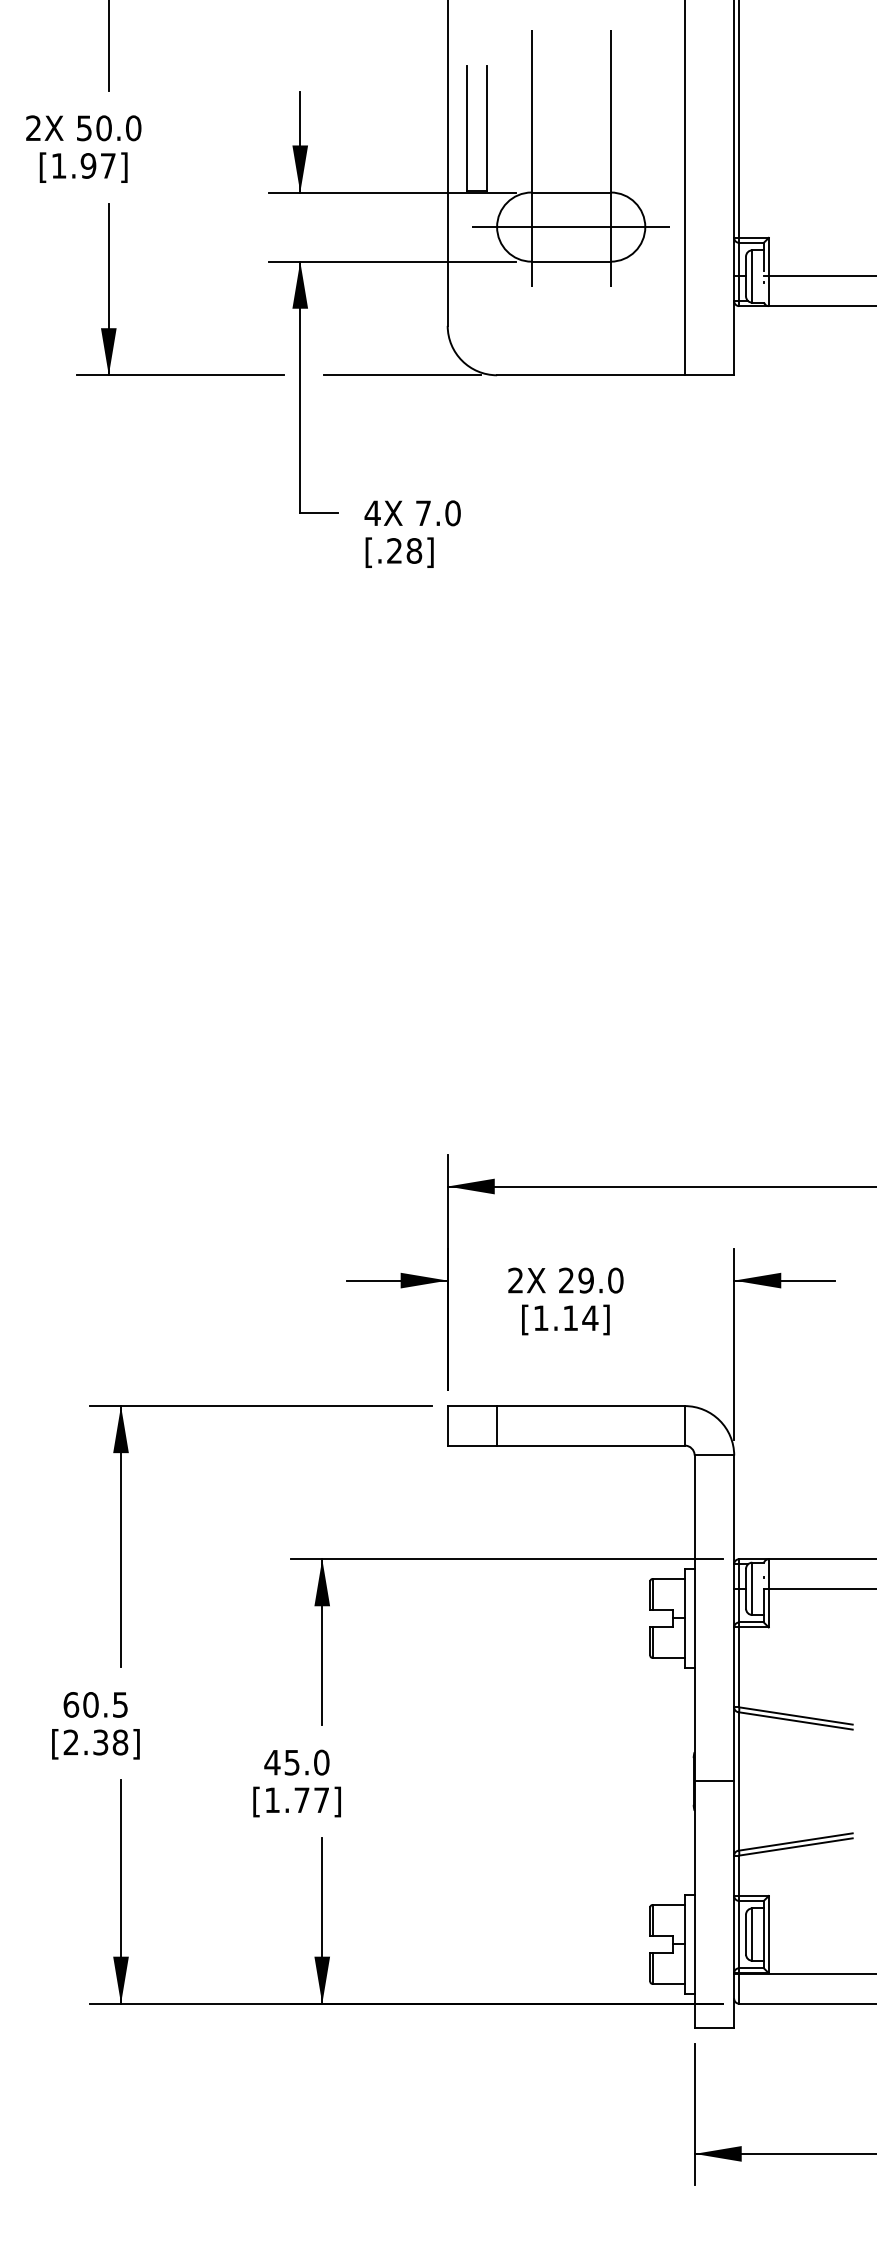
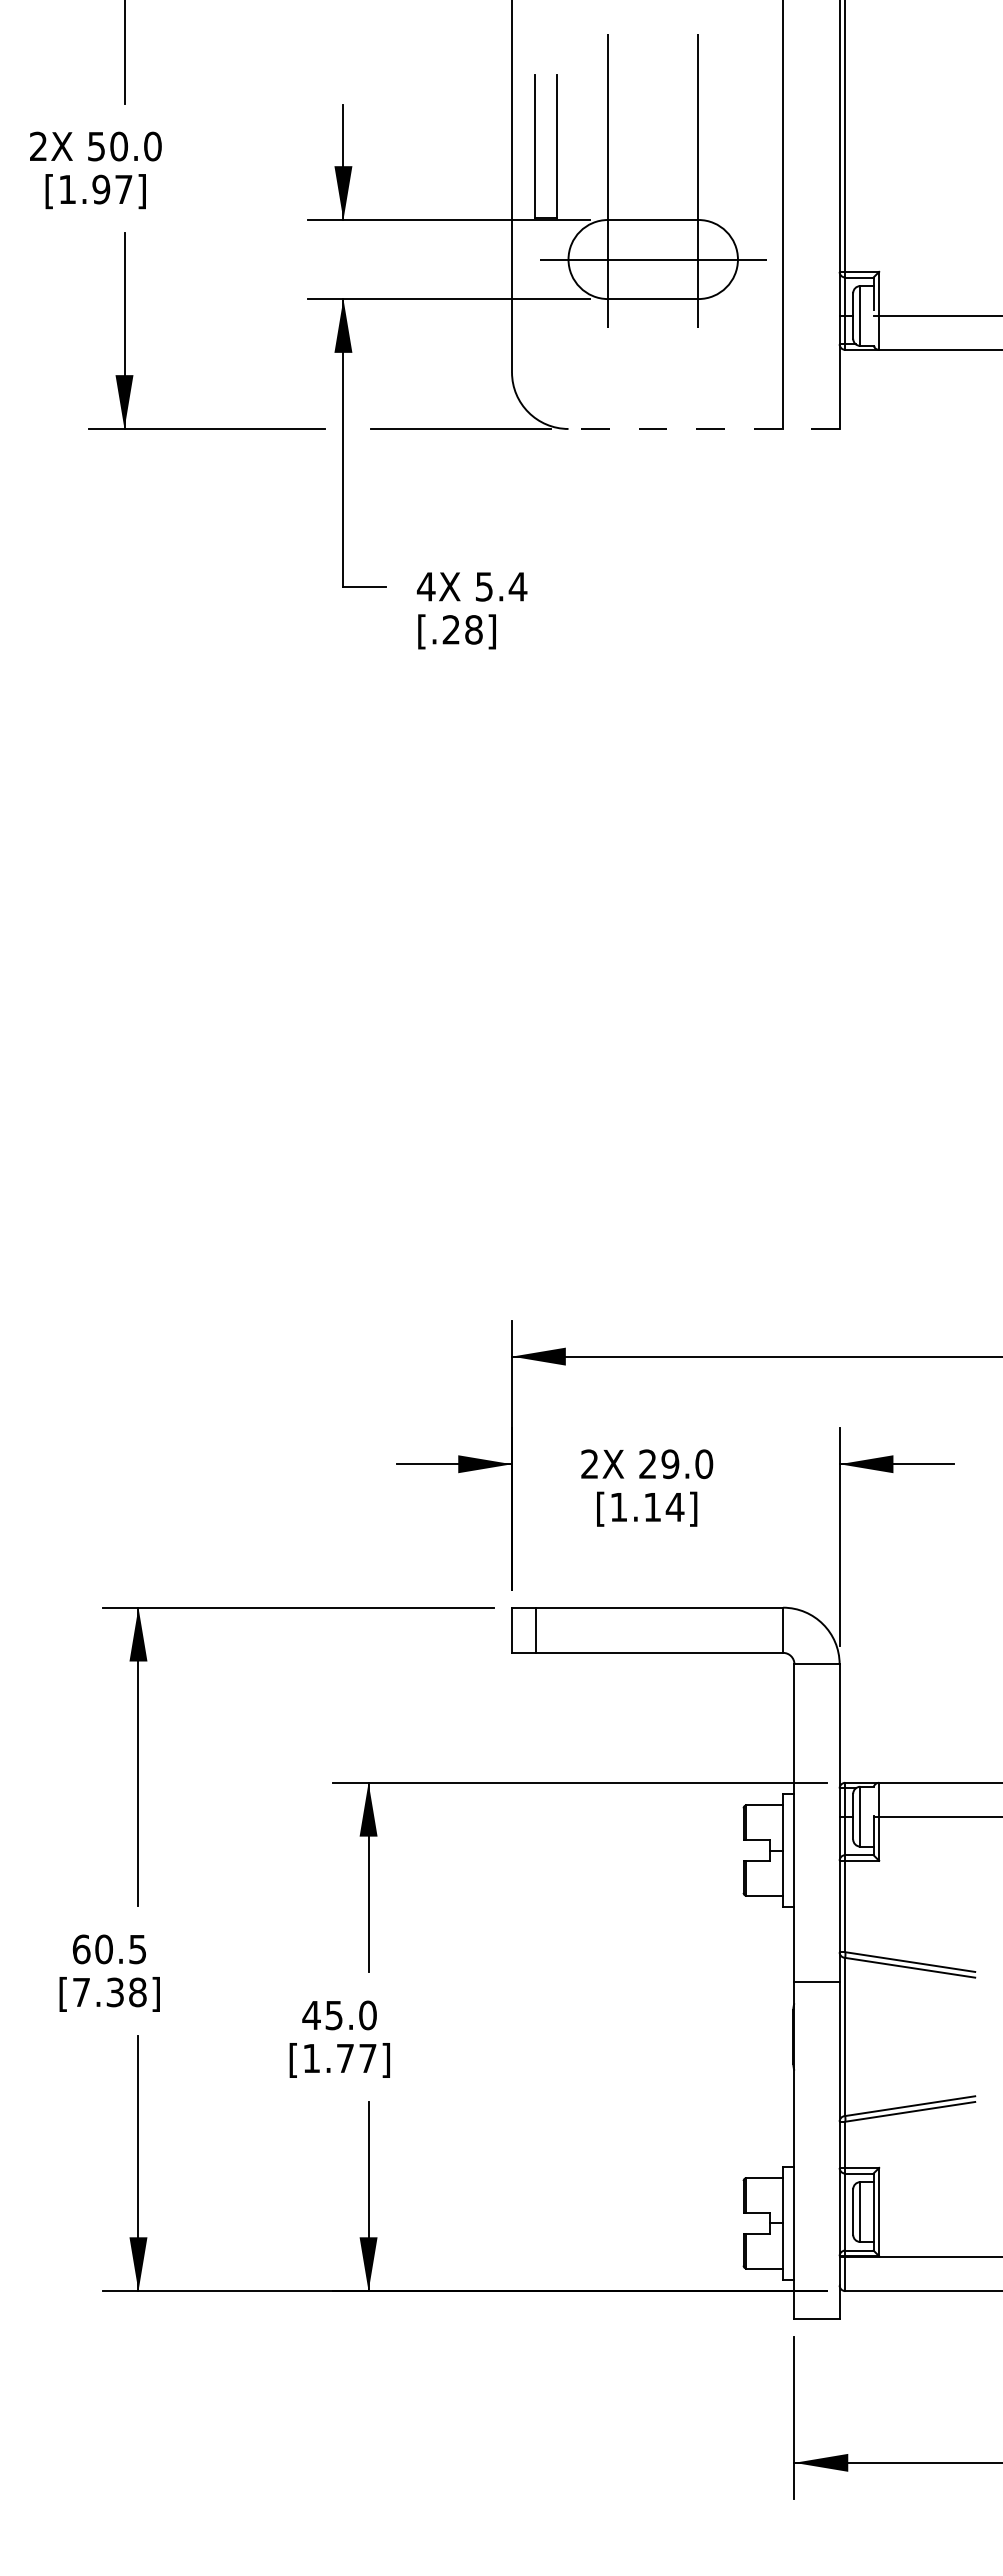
line: (616, 374) -> (704, 428), solid -> dashed
text: (438, 513) -> (501, 586), 7.0 -> 5.4
line: (497, 1425) -> (535, 1629), moved
text: (71, 1741) -> (81, 1991), [2.38] -> [7.38]
line: (713, 1781) -> (816, 1981), moved

